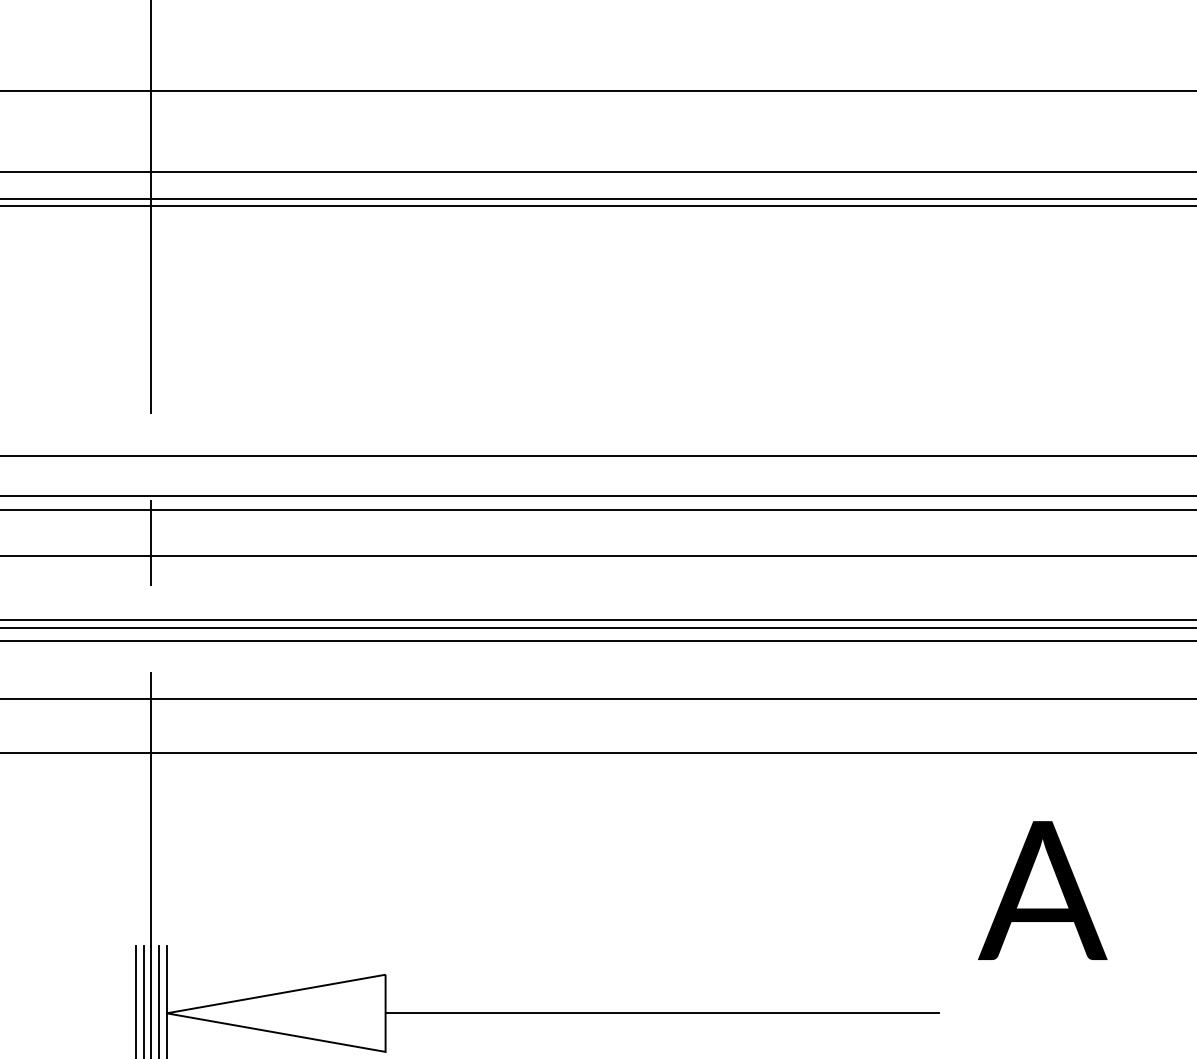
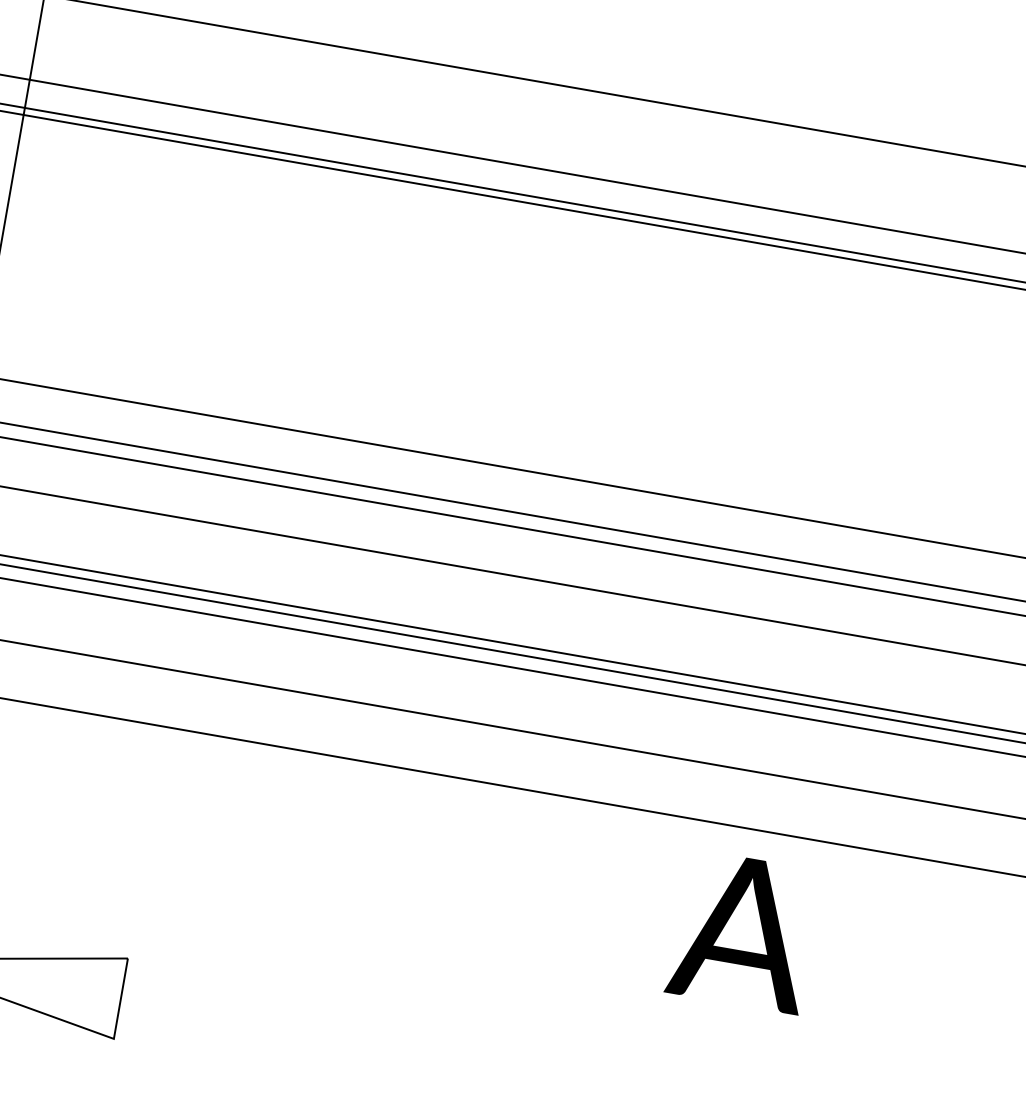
text: (1042, 890) -> (743, 931), moved
line: (661, 1013) -> (408, 1049), removed

